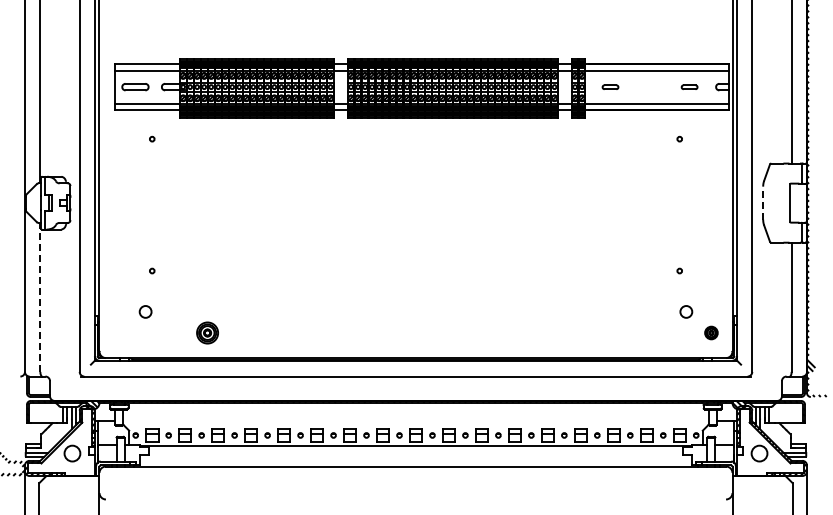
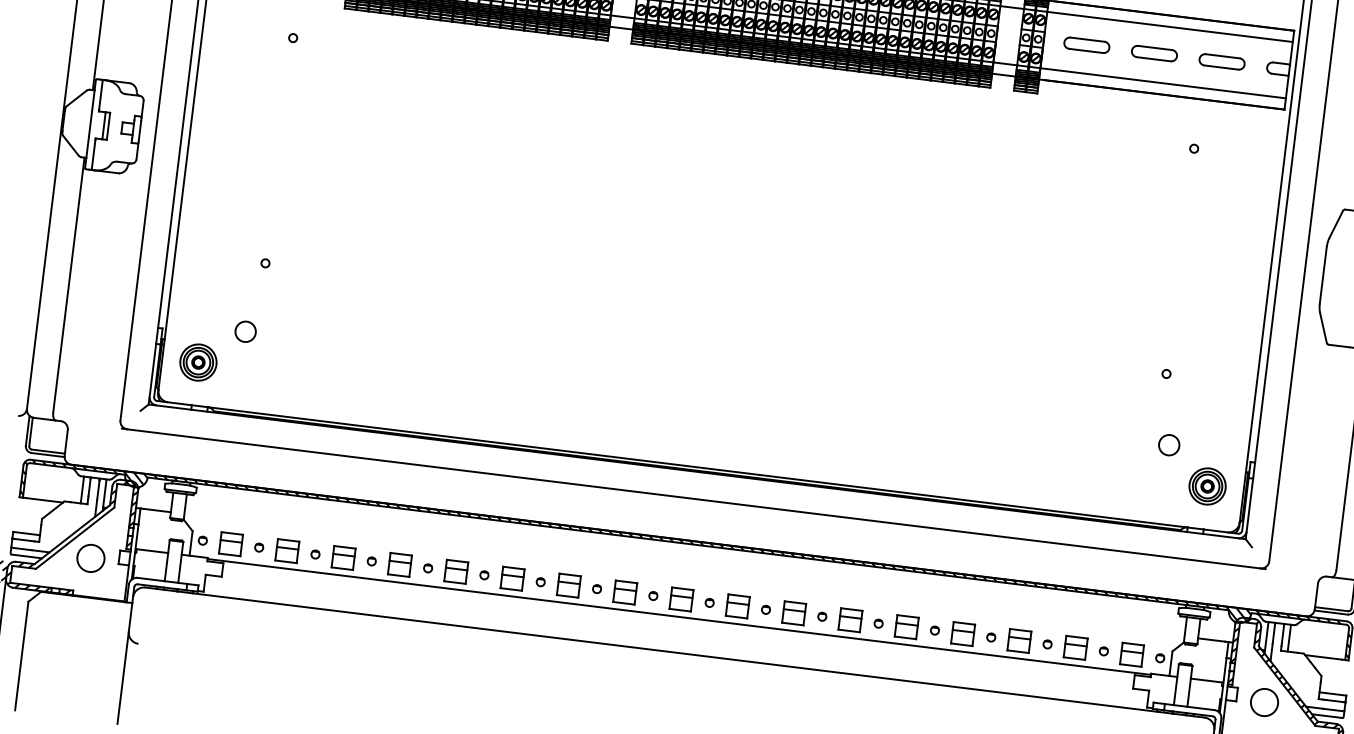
part: (610, 87) -> (1086, 45), size x1.67
part: (650, 87) -> (1155, 54), added
part: (689, 87) -> (1221, 62), size x1.67
line: (763, 202) -> (1323, 274), dashed -> solid
line: (40, 297) -> (69, 285), dashed -> solid
part: (207, 332) -> (198, 361), moved
part: (711, 332) -> (1207, 485), size x1.67

